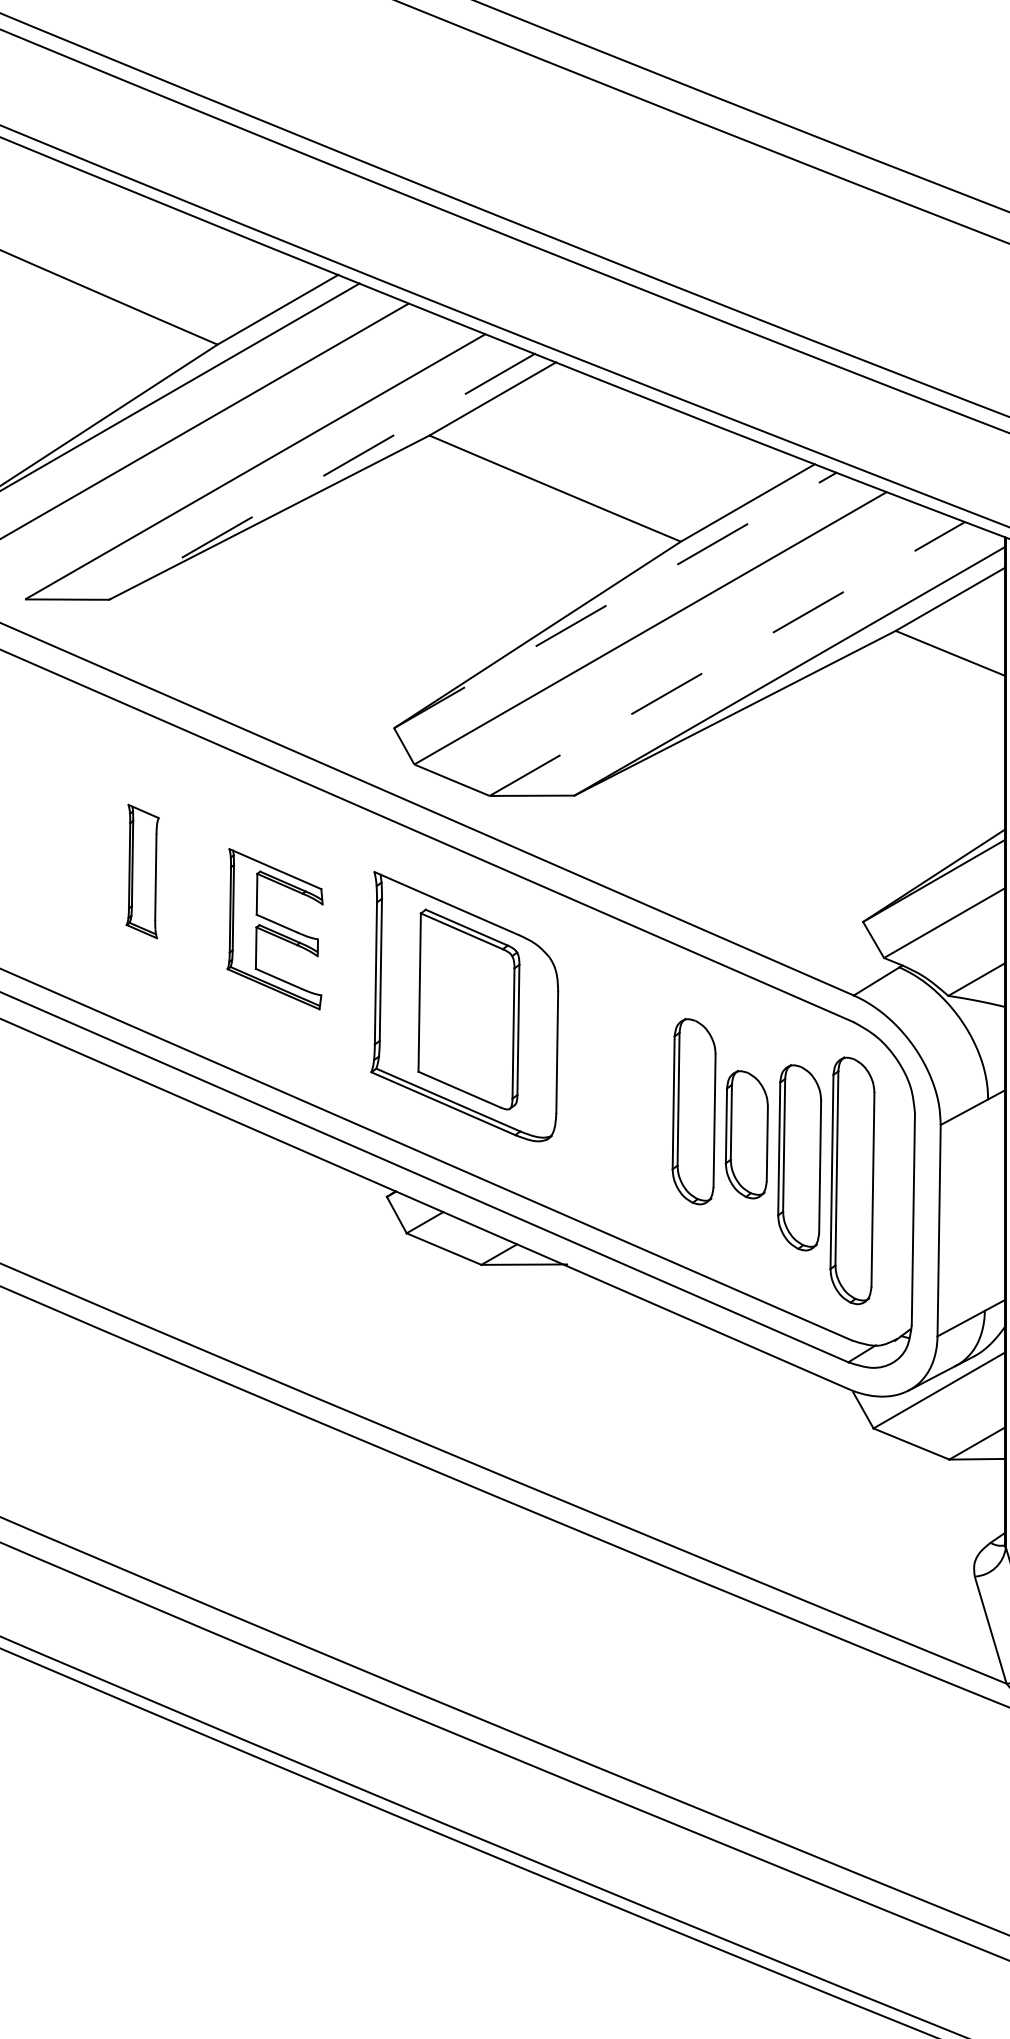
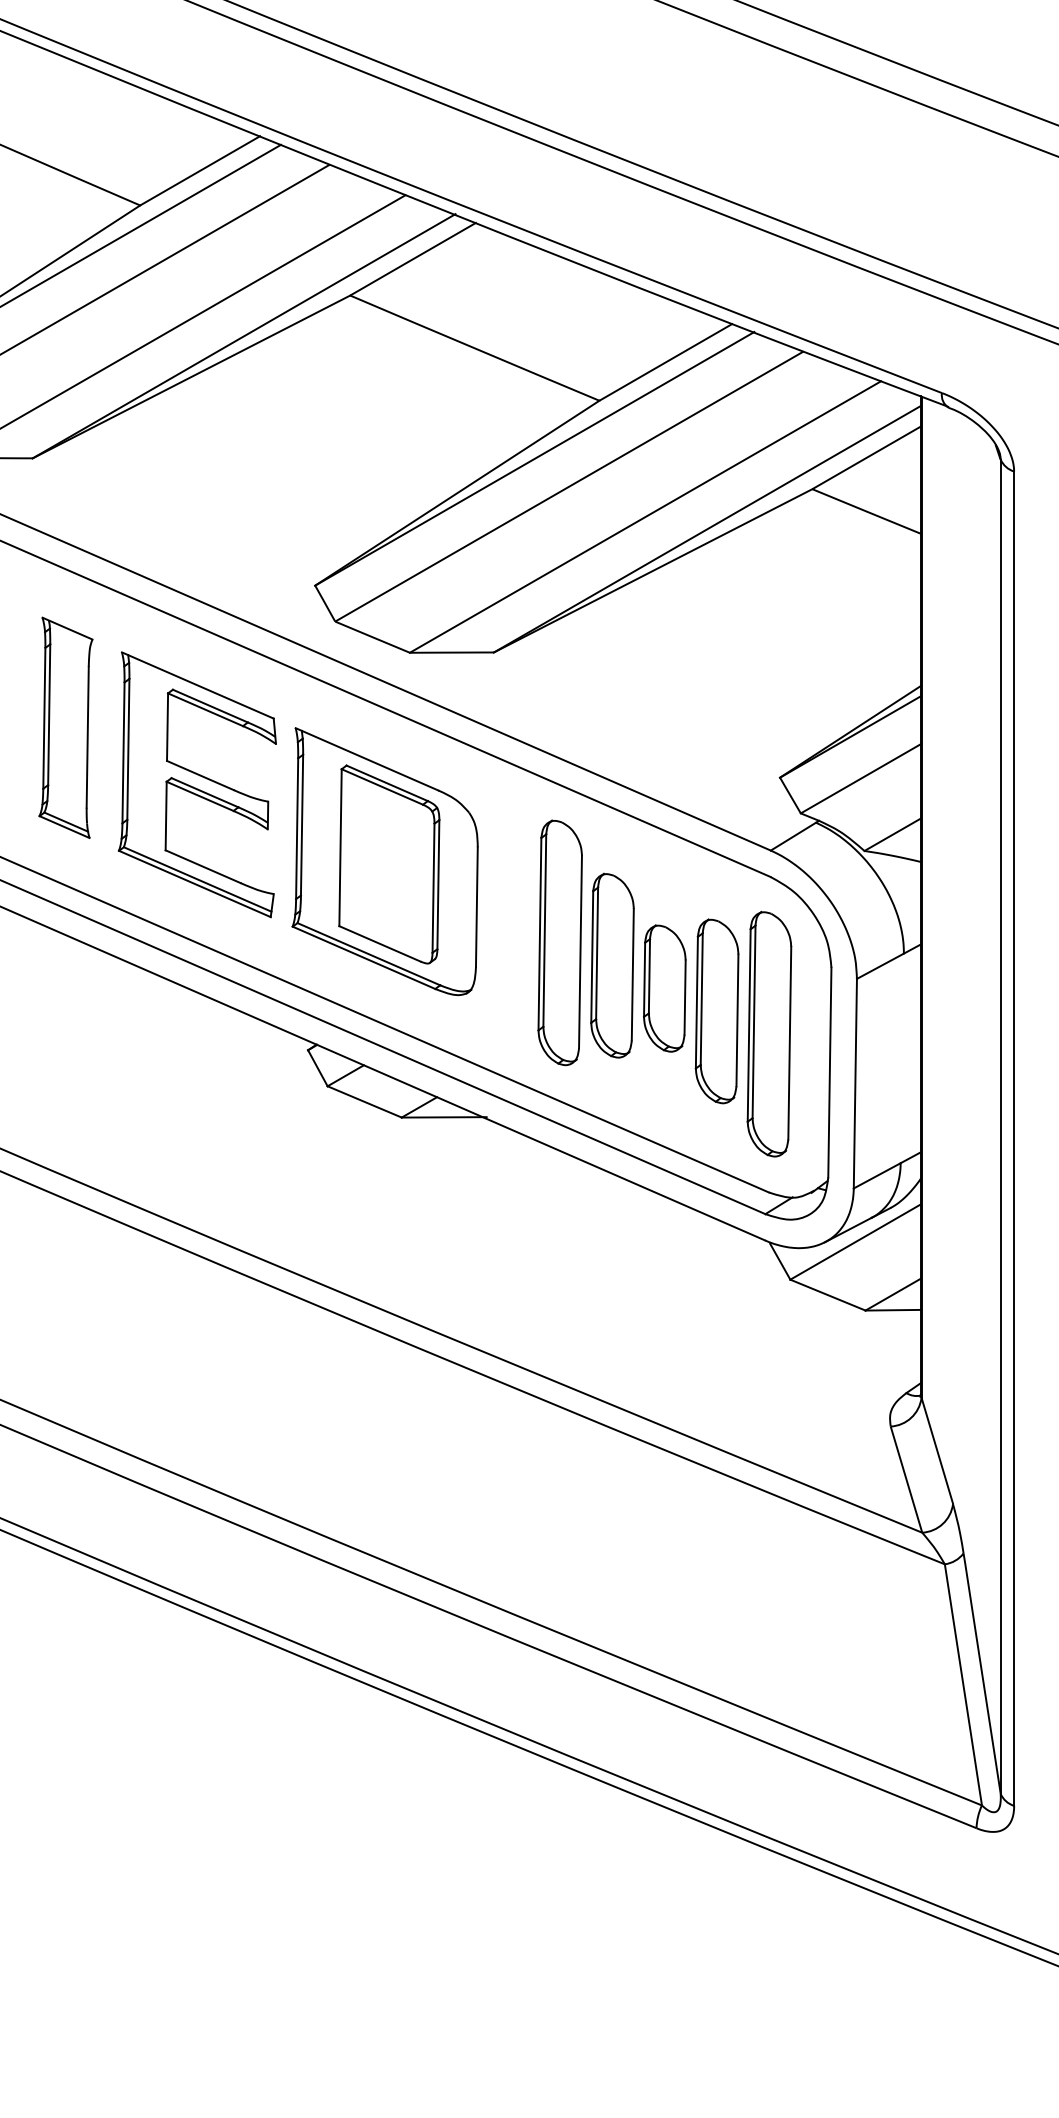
line: (321, 476) -> (243, 336), dashed -> solid
line: (615, 599) -> (534, 458), dashed -> solid
line: (727, 659) -> (645, 517), dashed -> solid
part: (142, 871) -> (65, 727), size x1.67
part: (274, 928) -> (196, 784), size x1.67
part: (640, 1088) -> (559, 942), added

